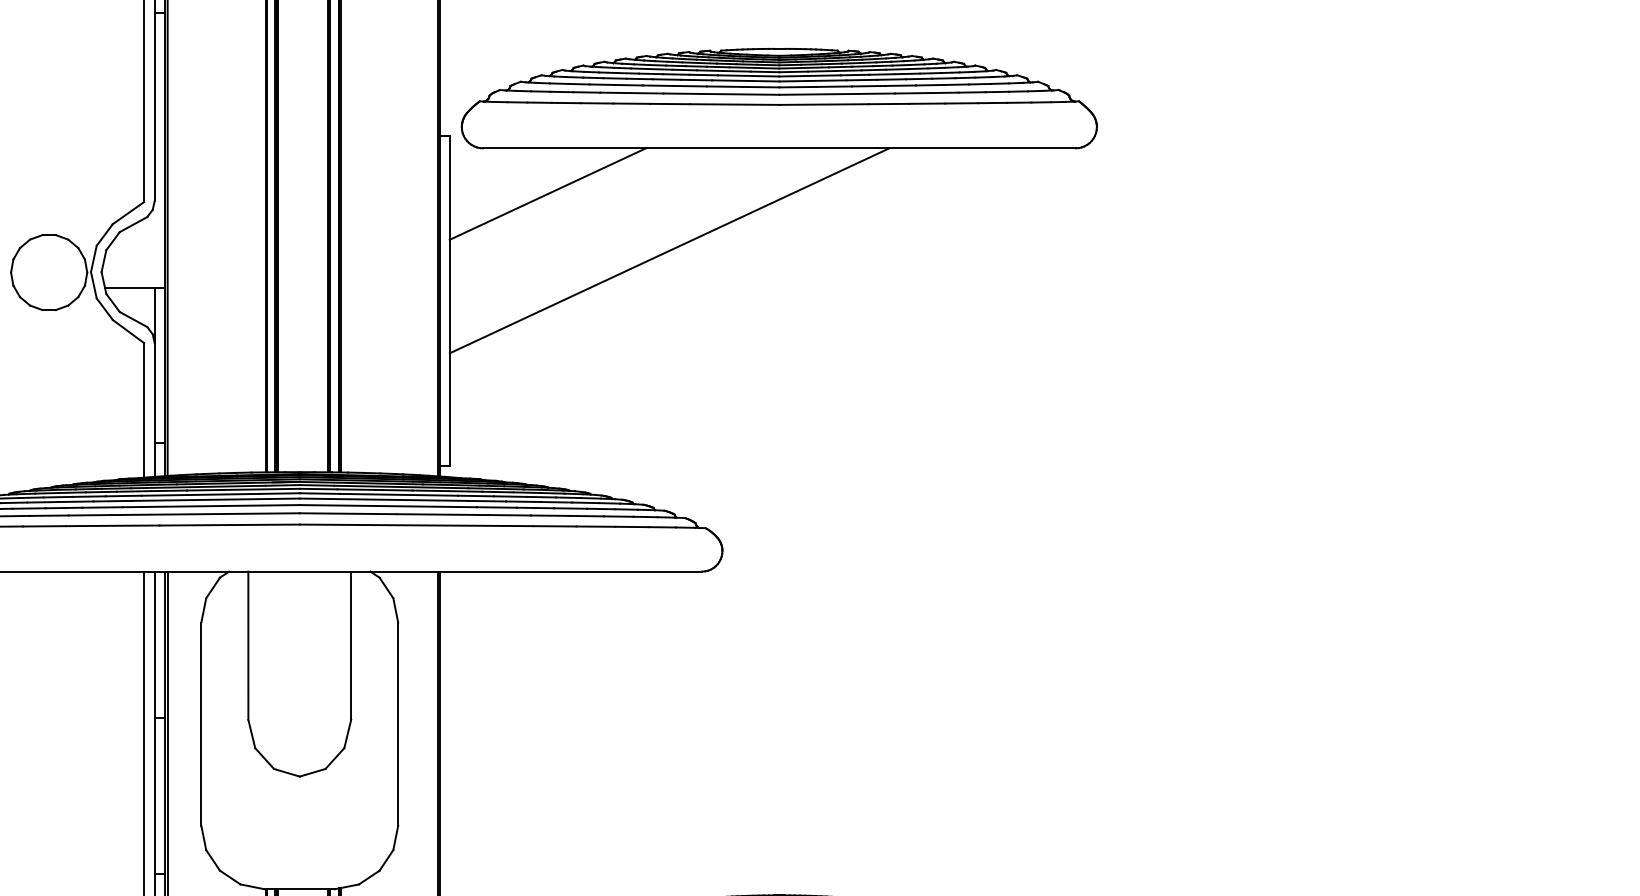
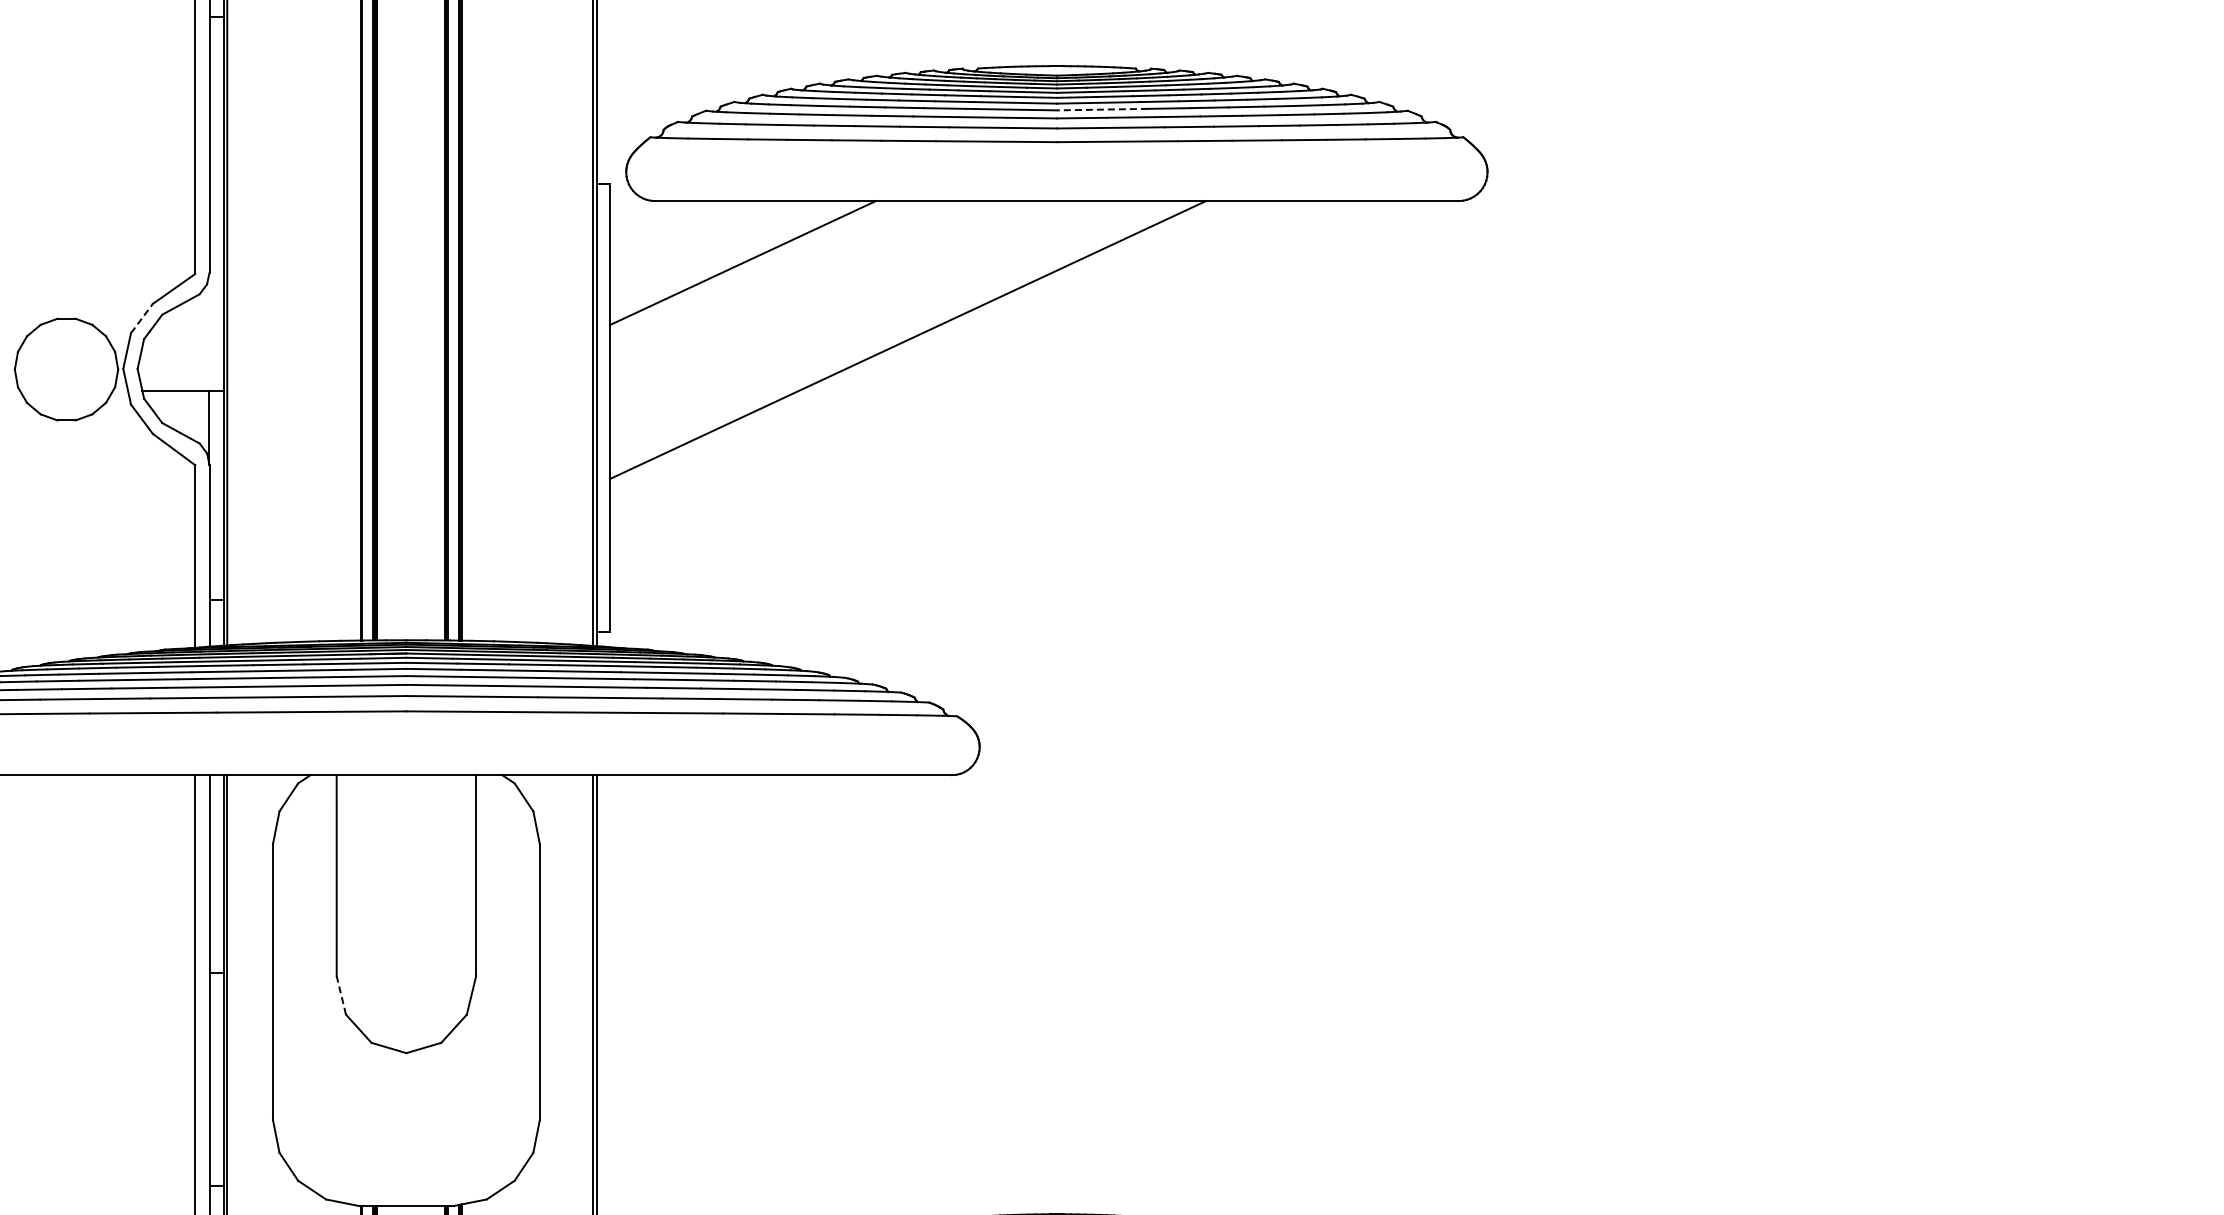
line: (812, 80) -> (1101, 109), solid -> dashed
line: (105, 234) -> (142, 318), solid -> dashed
line: (251, 734) -> (341, 995), solid -> dashed

